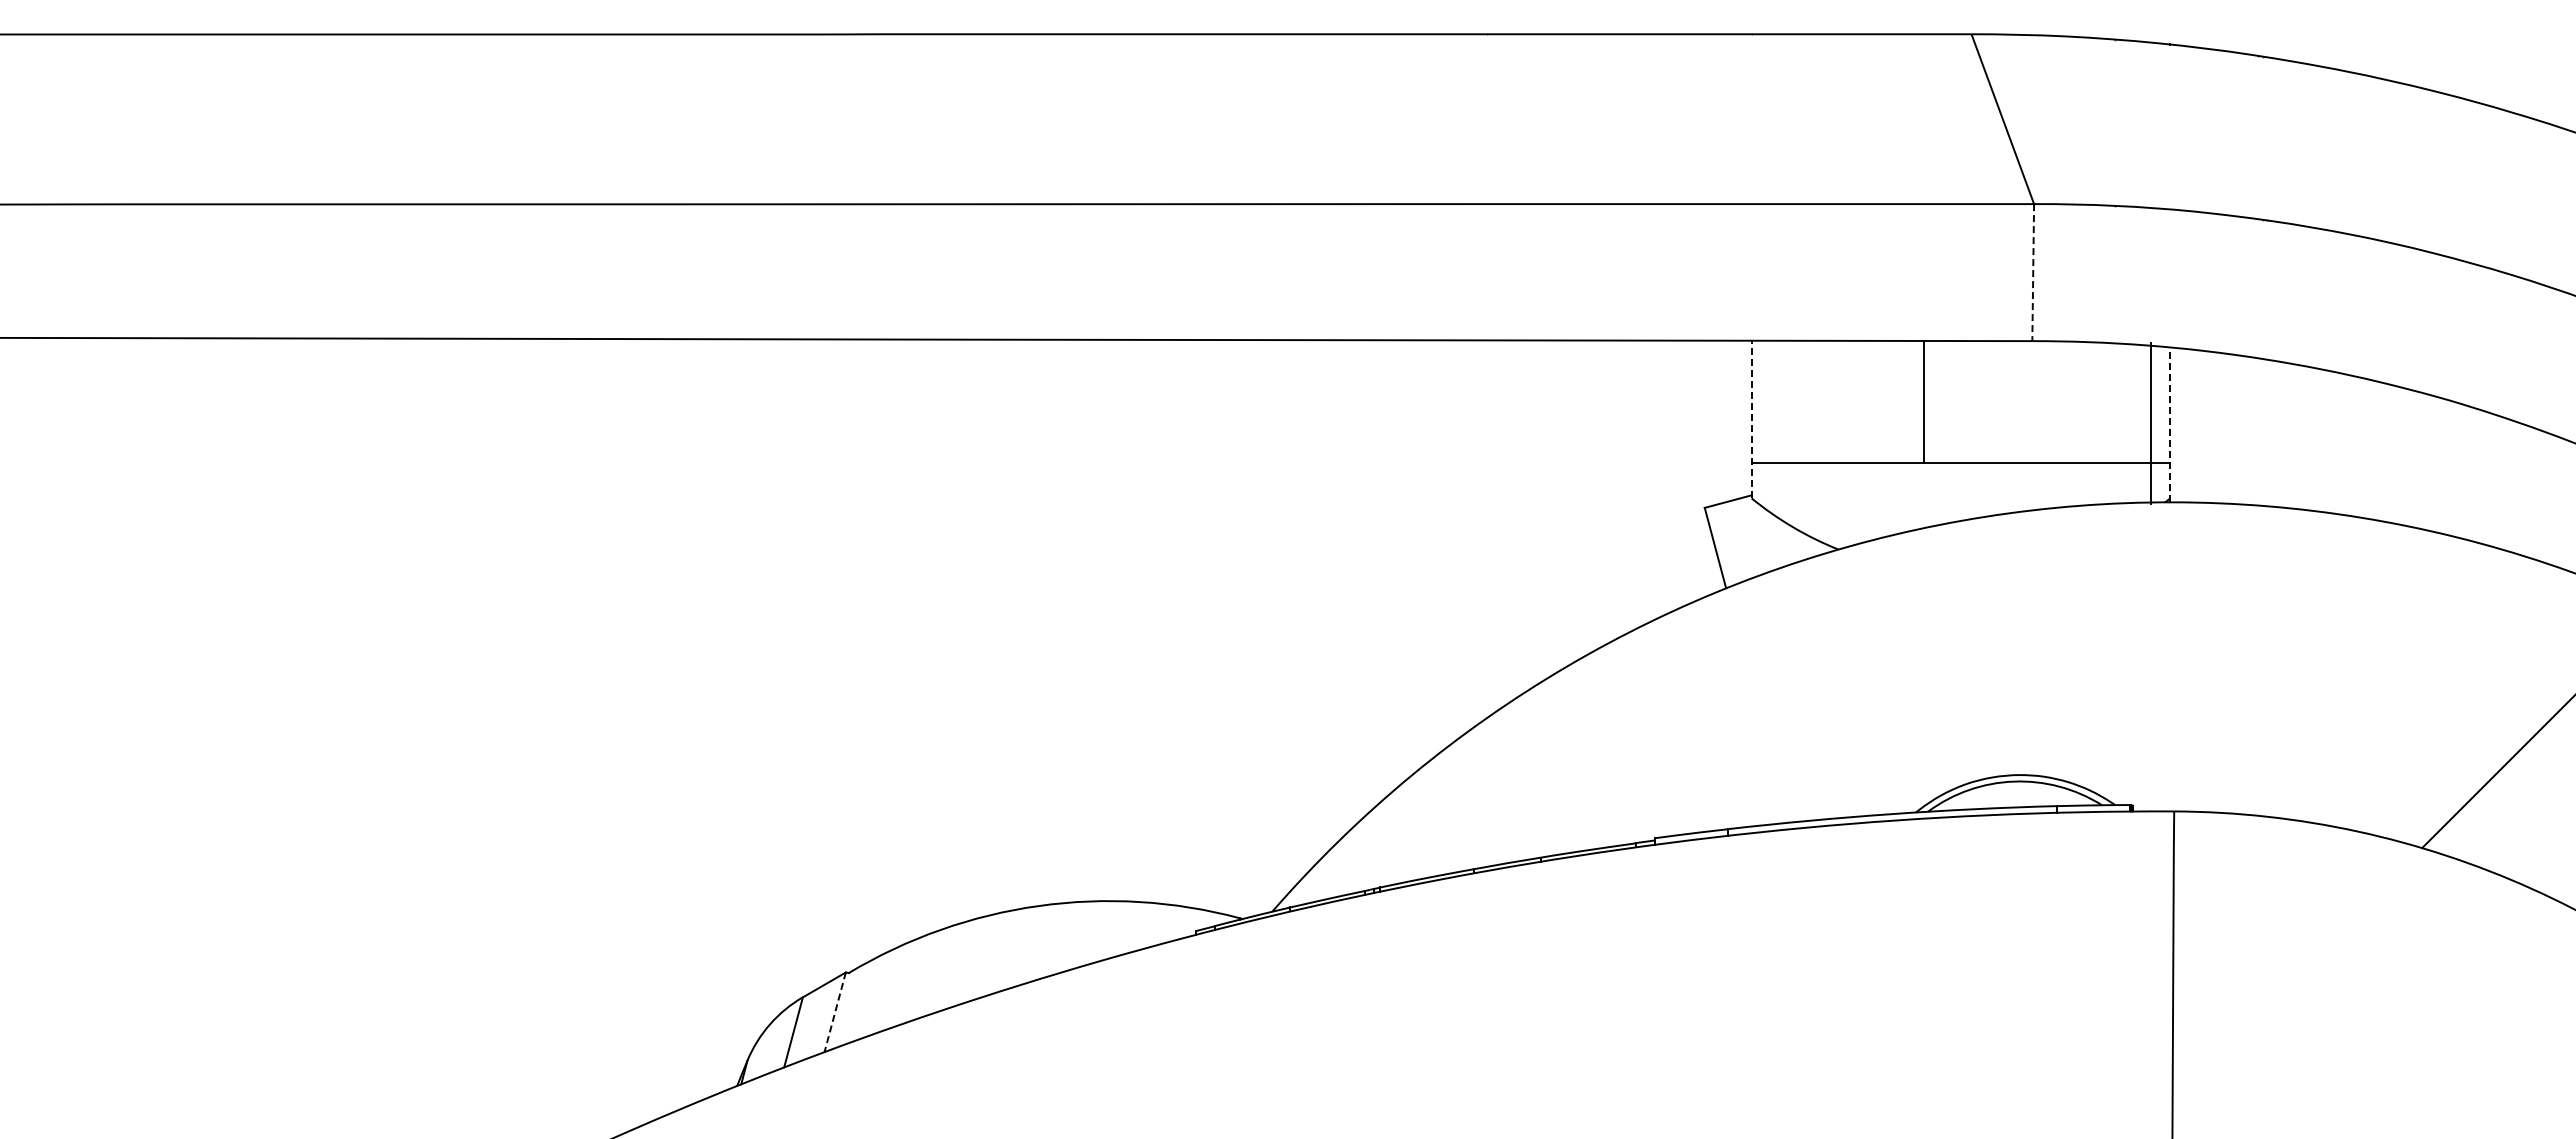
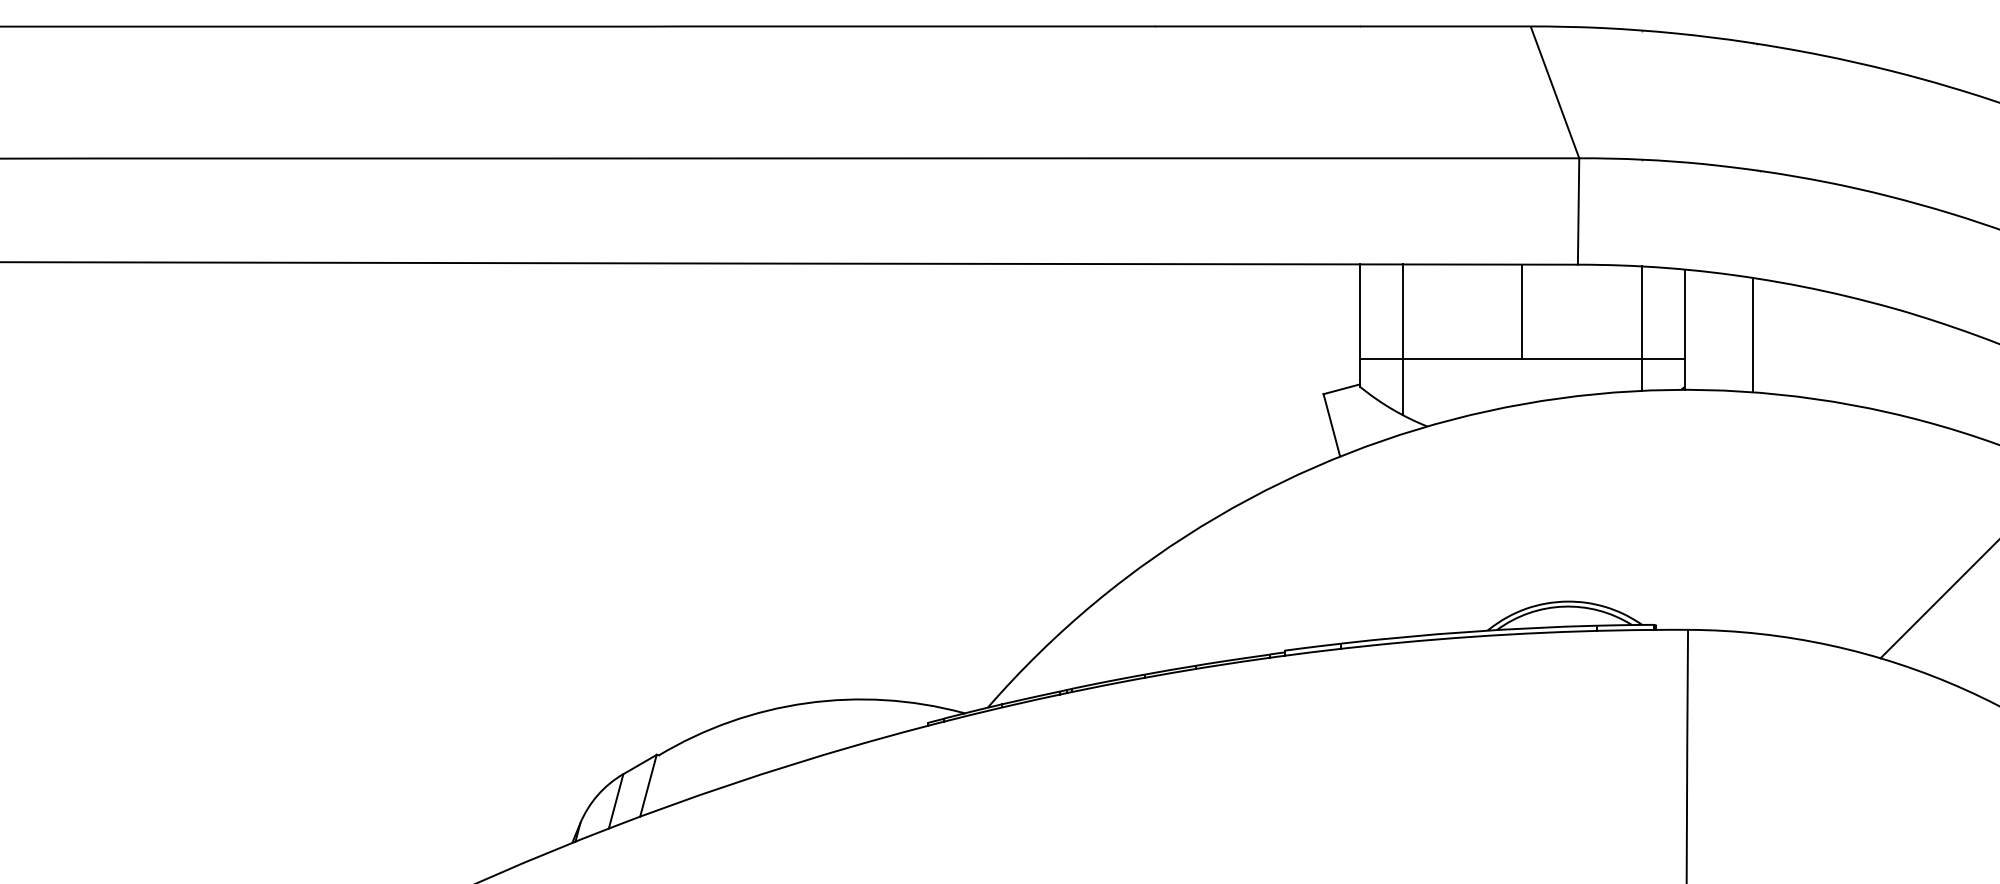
line: (2033, 272) -> (1578, 211), dashed -> solid
line: (1923, 401) -> (1522, 311), moved
line: (1751, 419) -> (1359, 325), dashed -> solid
line: (2151, 423) -> (1642, 328), moved
line: (2170, 424) -> (1685, 329), dashed -> solid
line: (2258, 431) -> (1753, 334), added
line: (1806, 437) -> (1402, 339), added
line: (835, 1012) -> (648, 785), dashed -> solid

